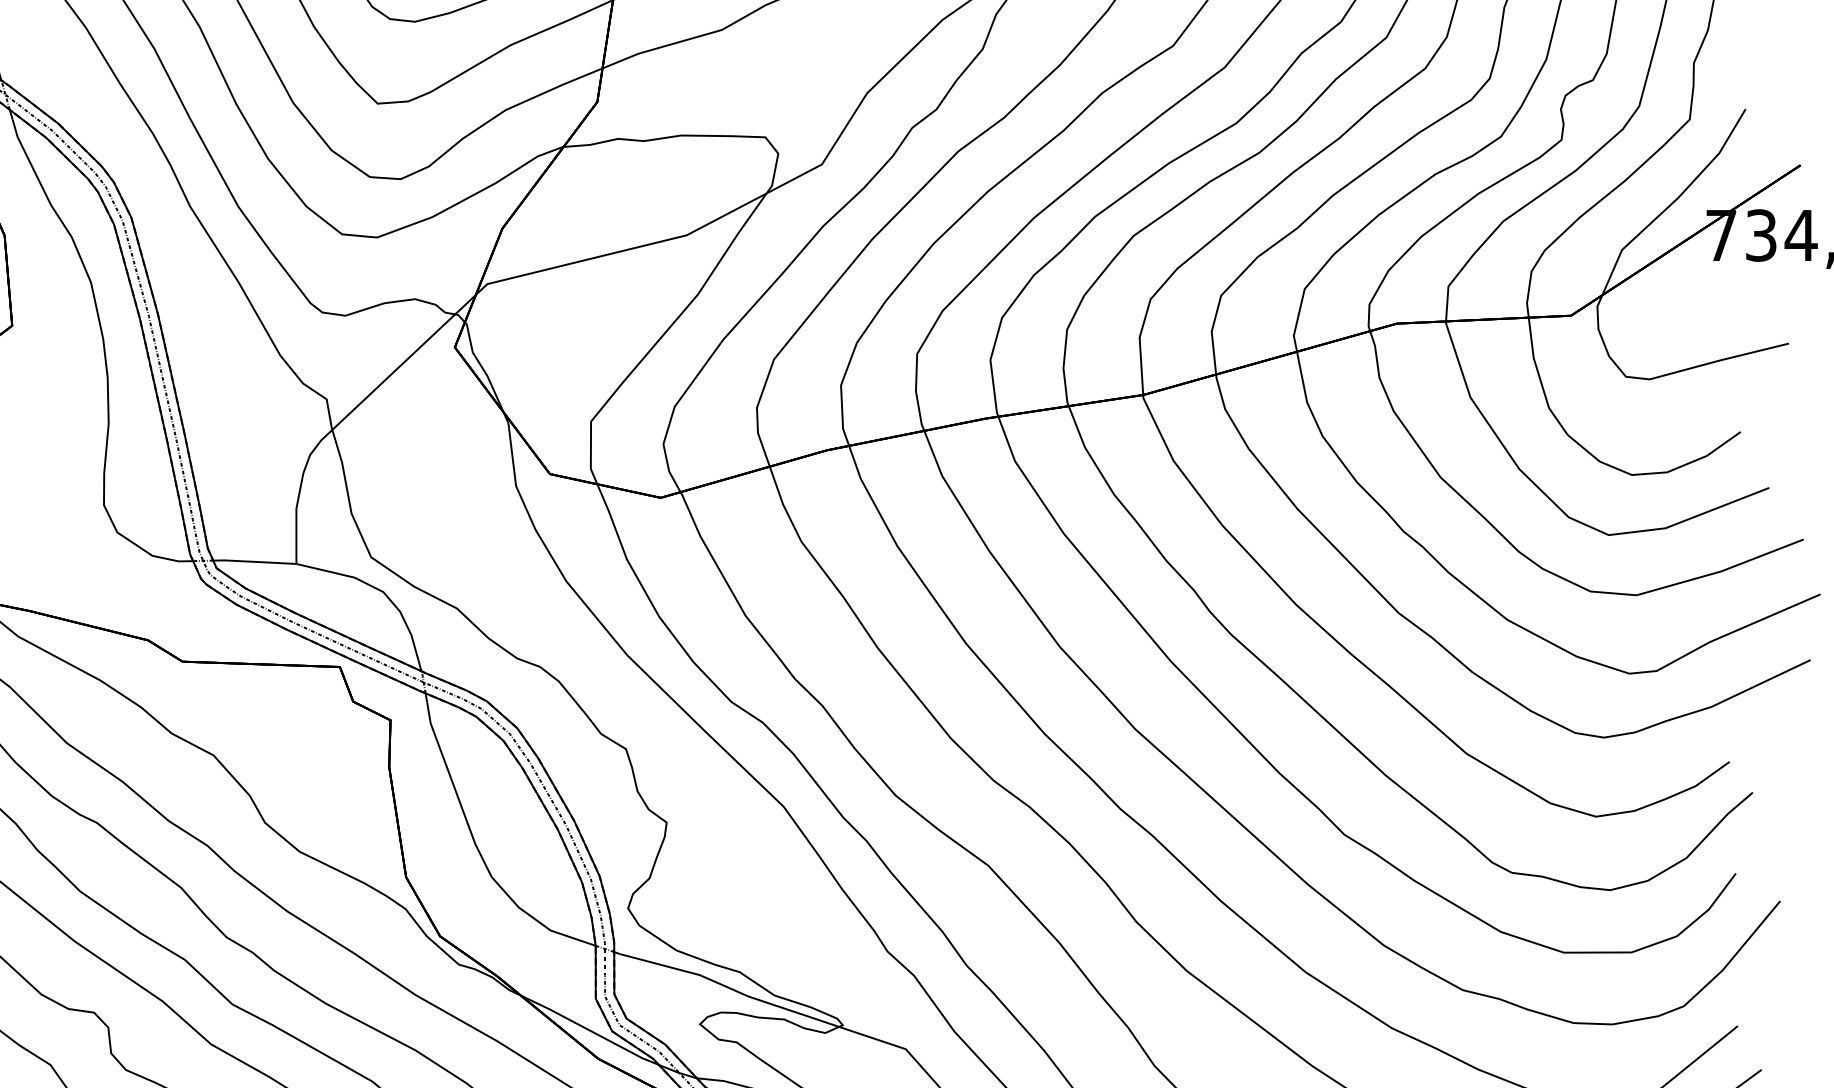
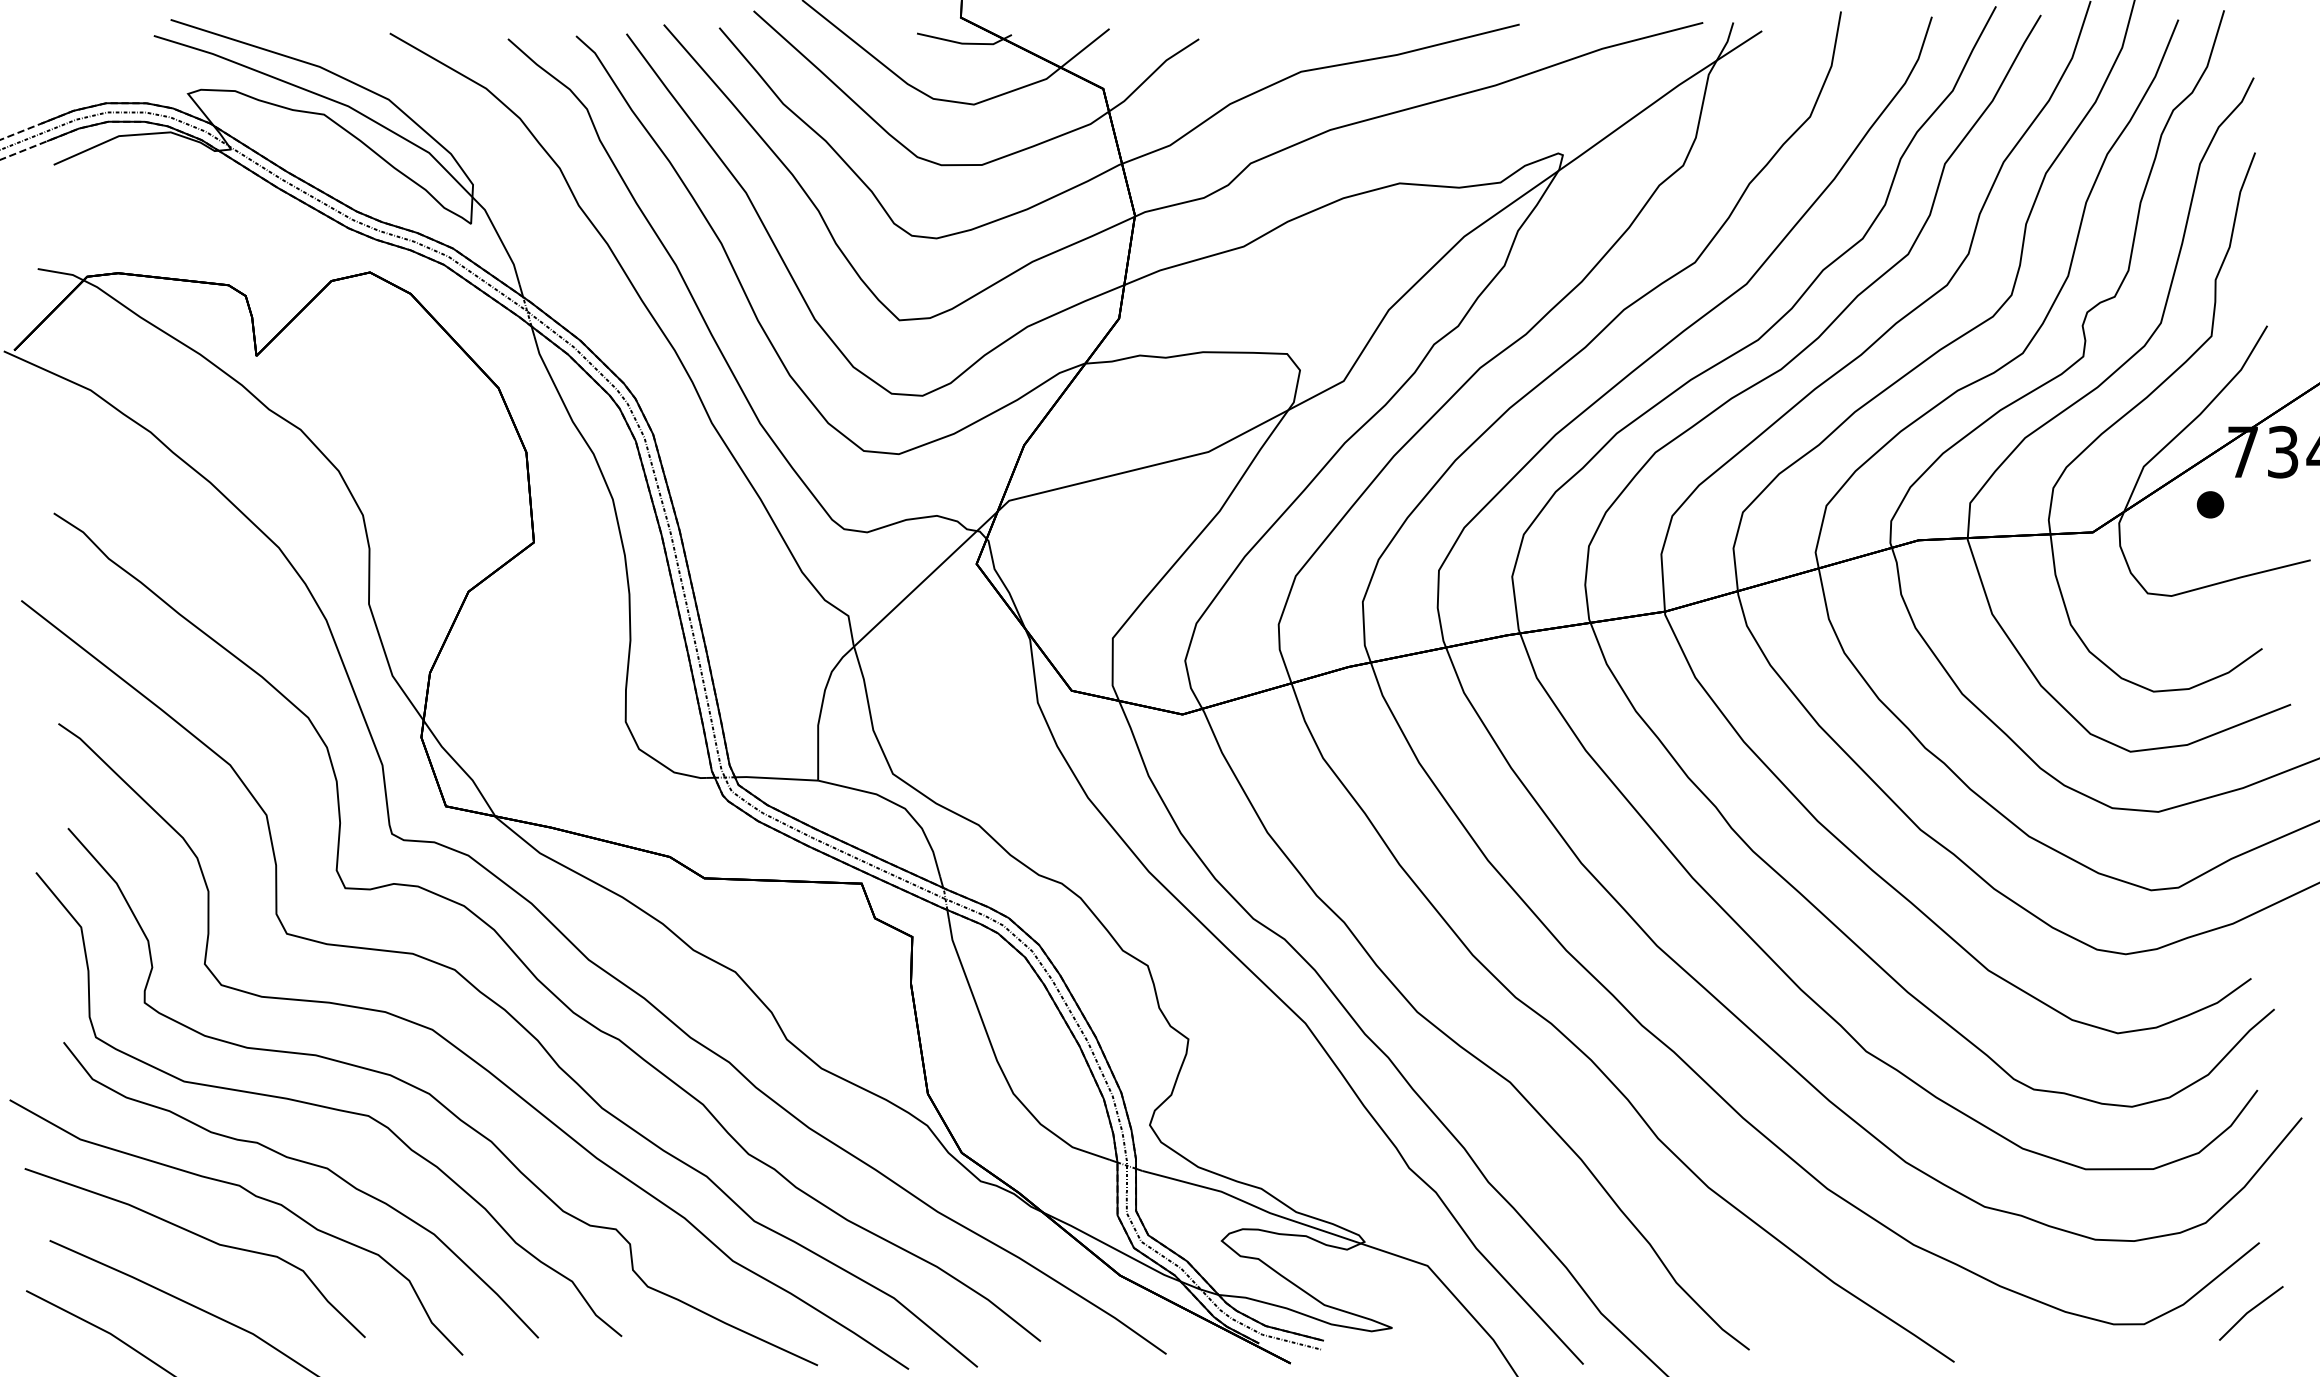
part: (1688, 287) -> (2210, 504), added

